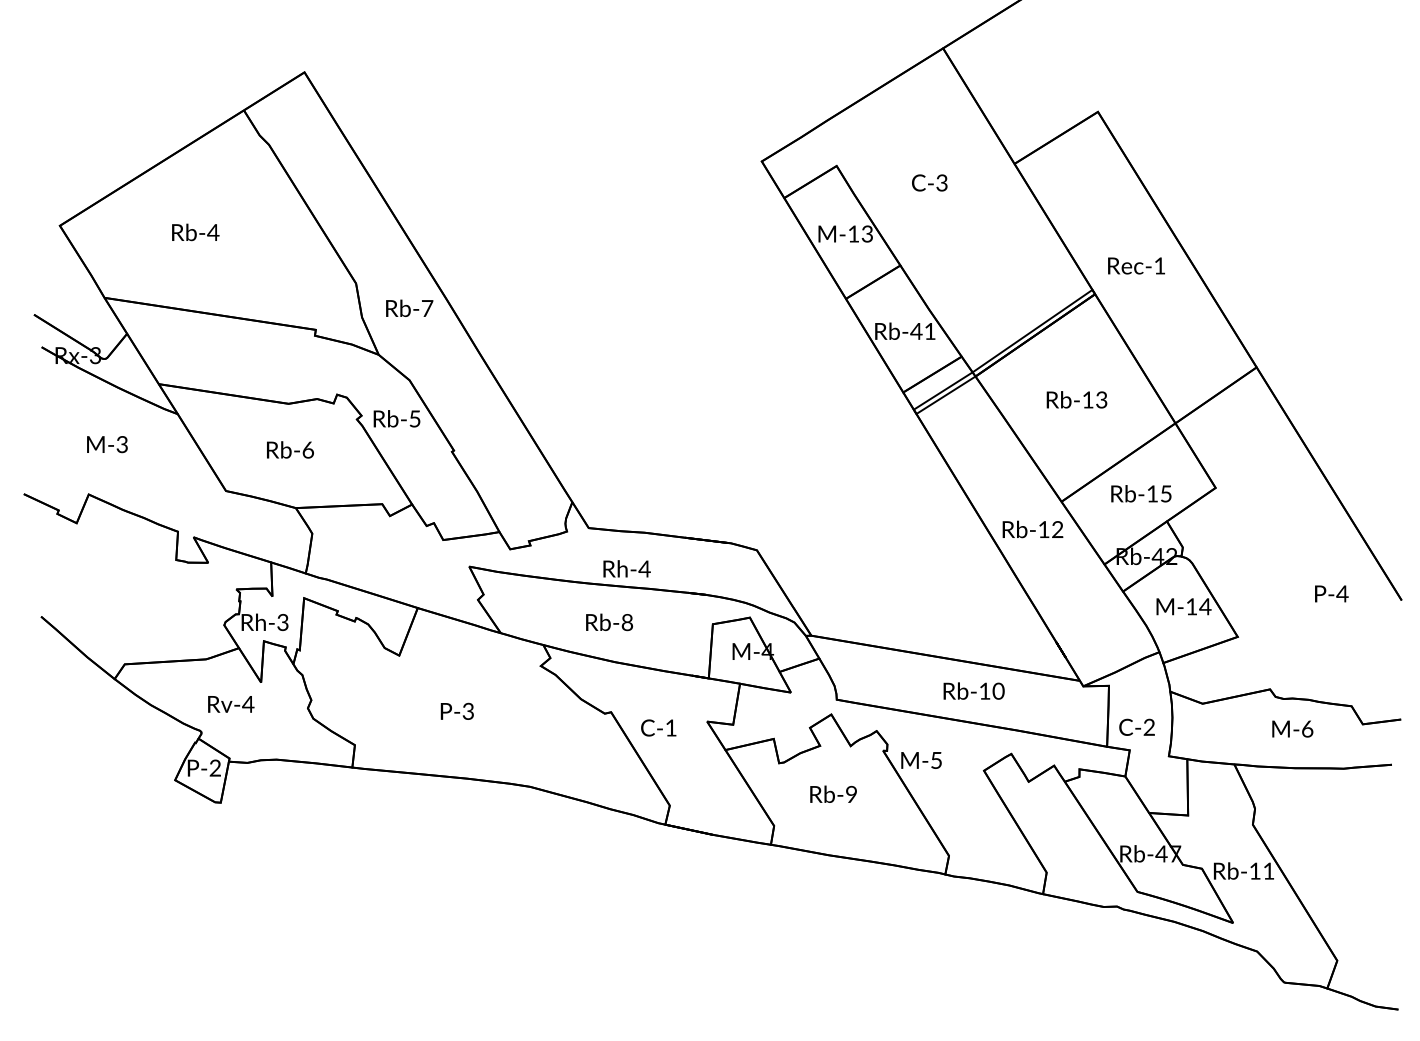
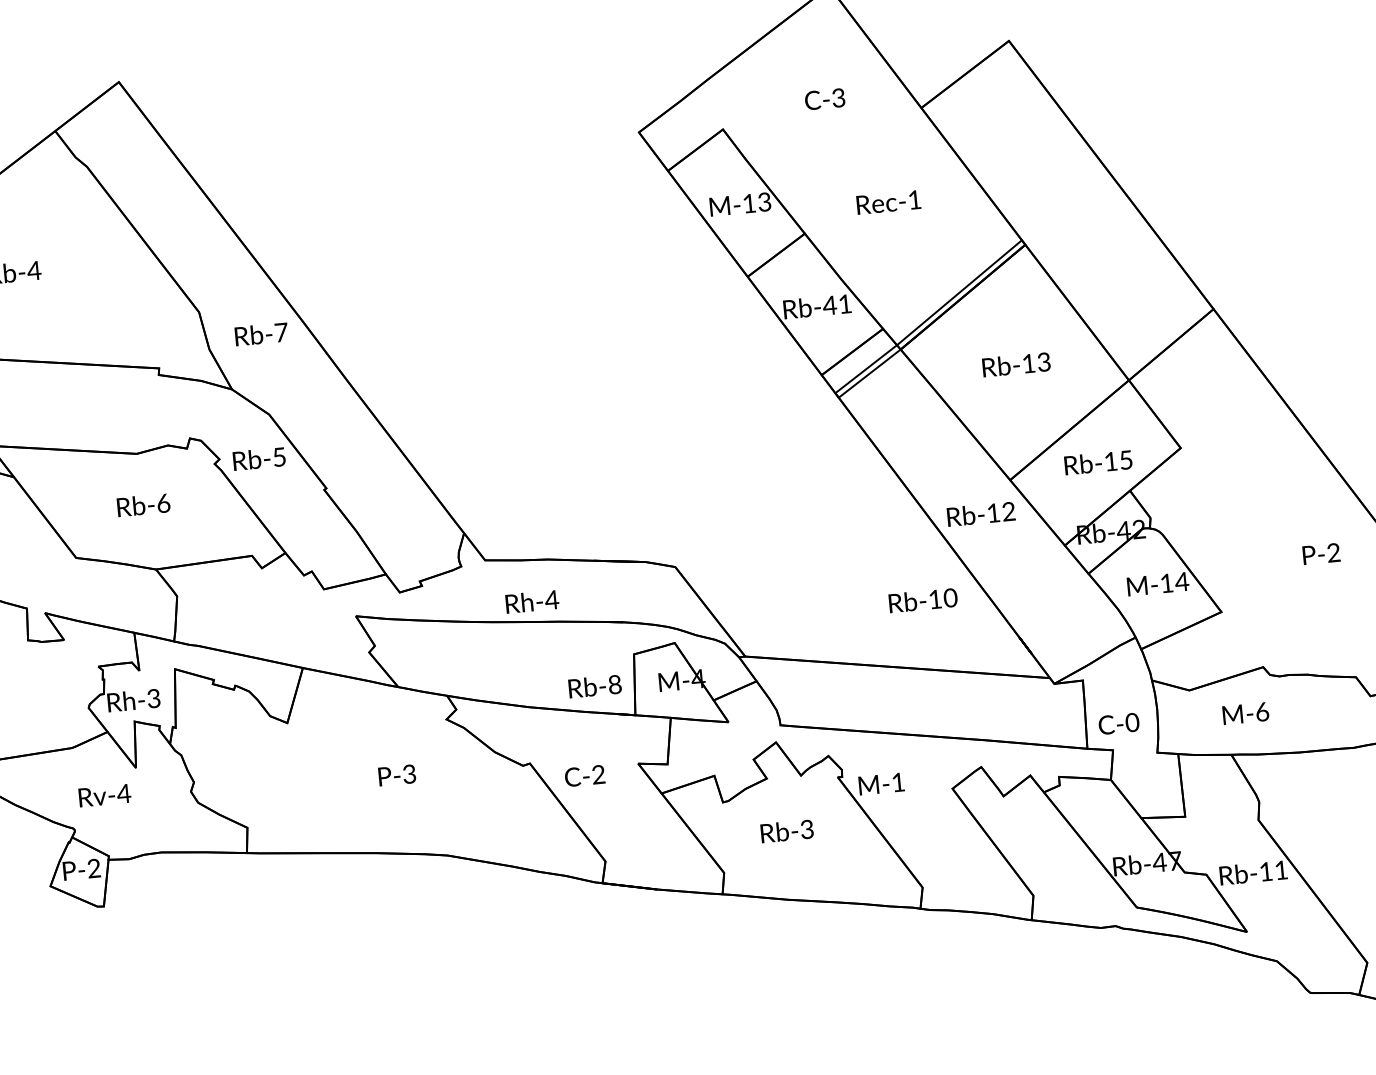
text: (929, 182) -> (824, 98), moved
text: (1136, 265) -> (888, 201), moved
text: (1342, 593) -> (1333, 552), P-4 -> P-2
text: (609, 622) -> (595, 686), moved
text: (973, 690) -> (922, 599), moved
text: (456, 710) -> (396, 774), moved
text: (670, 727) -> (597, 774), C-1 -> C-2
text: (1149, 727) -> (1132, 722), C-2 -> C-0
text: (1292, 728) -> (1245, 712), moved
text: (936, 760) -> (898, 782), M-5 -> M-1
text: (851, 794) -> (807, 829), Rb-9 -> Rb-3

